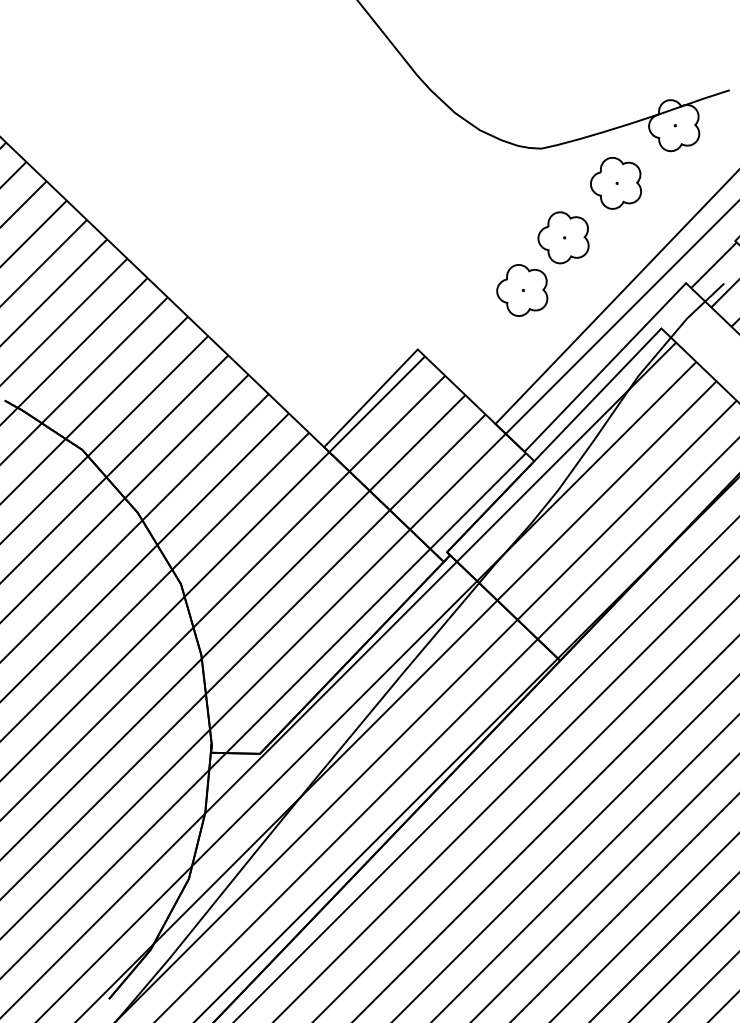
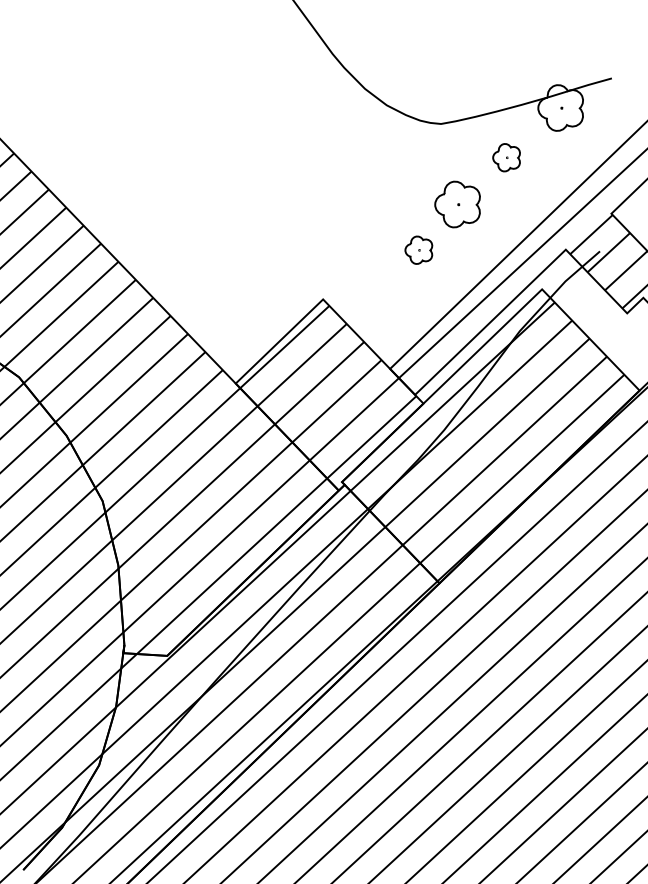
part: (615, 183) -> (506, 157), size x0.6
part: (522, 290) -> (419, 250), size x0.6

